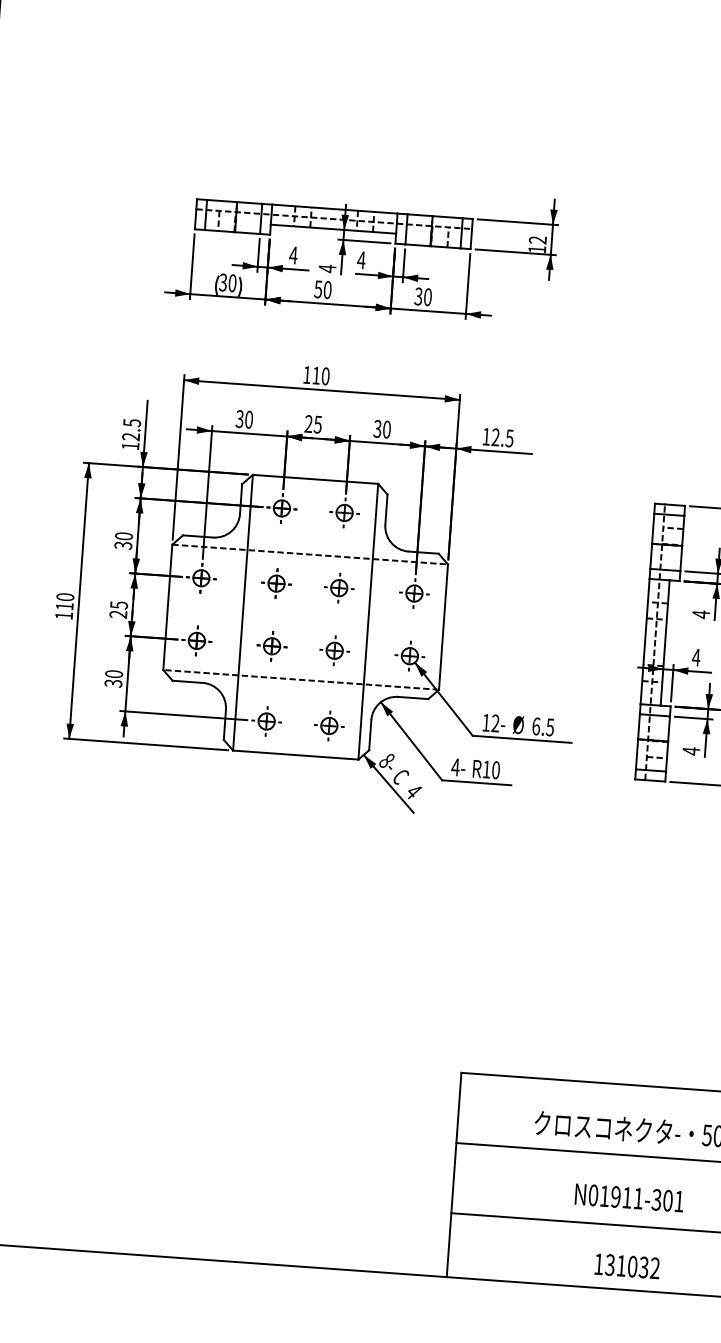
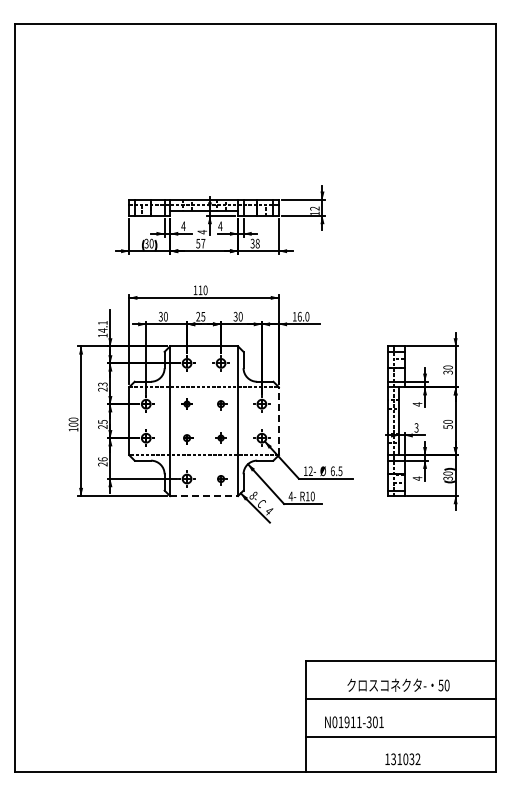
text: (328, 289) -> (203, 243), 50 -> 57
text: (427, 298) -> (257, 244), 30 -> 38
text: (131, 429) -> (102, 326), 12.5 -> 14.1
text: (502, 437) -> (303, 316), 12.5 -> 16.0
text: (123, 539) -> (102, 386), 30 -> 23
part: (275, 582) -> (186, 403), size x0.6
part: (338, 586) -> (220, 403), size x0.7
text: (64, 606) -> (73, 424), 110 -> 100
line: (442, 625) -> (278, 420), solid -> dashed
part: (271, 644) -> (186, 437), size x0.7
part: (333, 649) -> (220, 437), size x0.6
text: (696, 656) -> (416, 427), 4 -> 3
text: (113, 678) -> (102, 461), 30 -> 26
part: (328, 724) -> (220, 478), size x0.7
line: (296, 755) -> (204, 496), solid -> dashed
text: (629, 1198) -> (354, 722), moved

